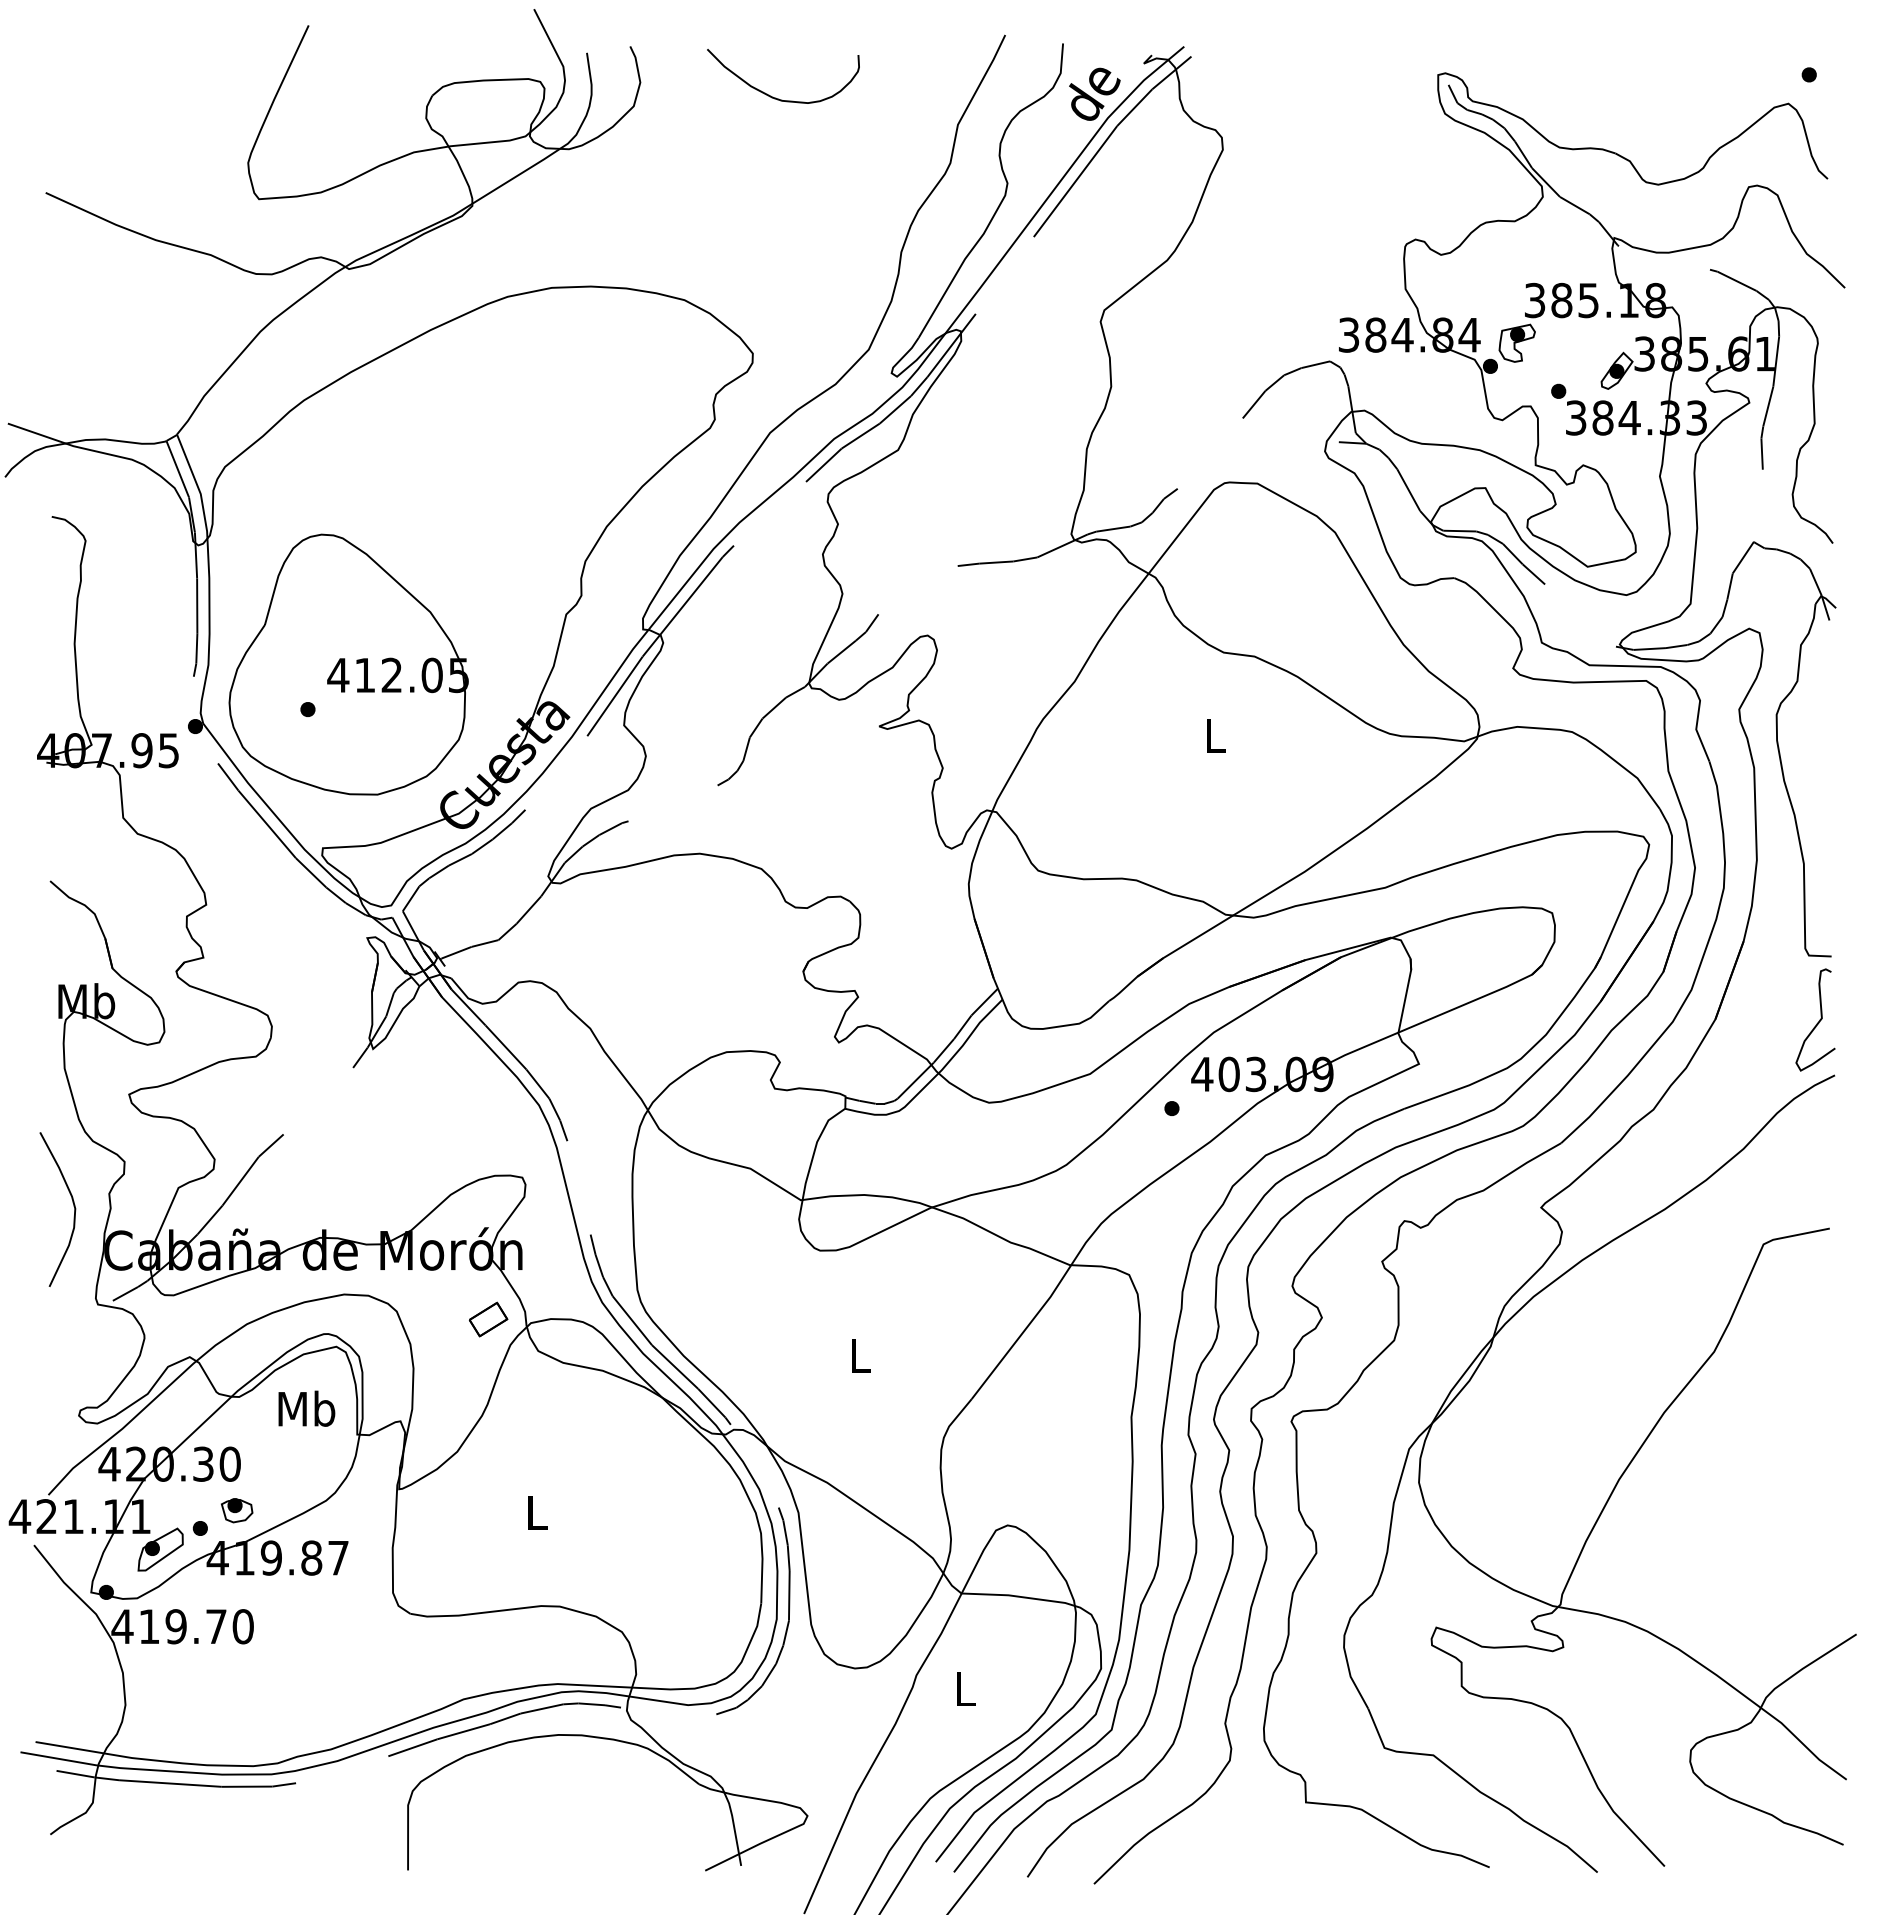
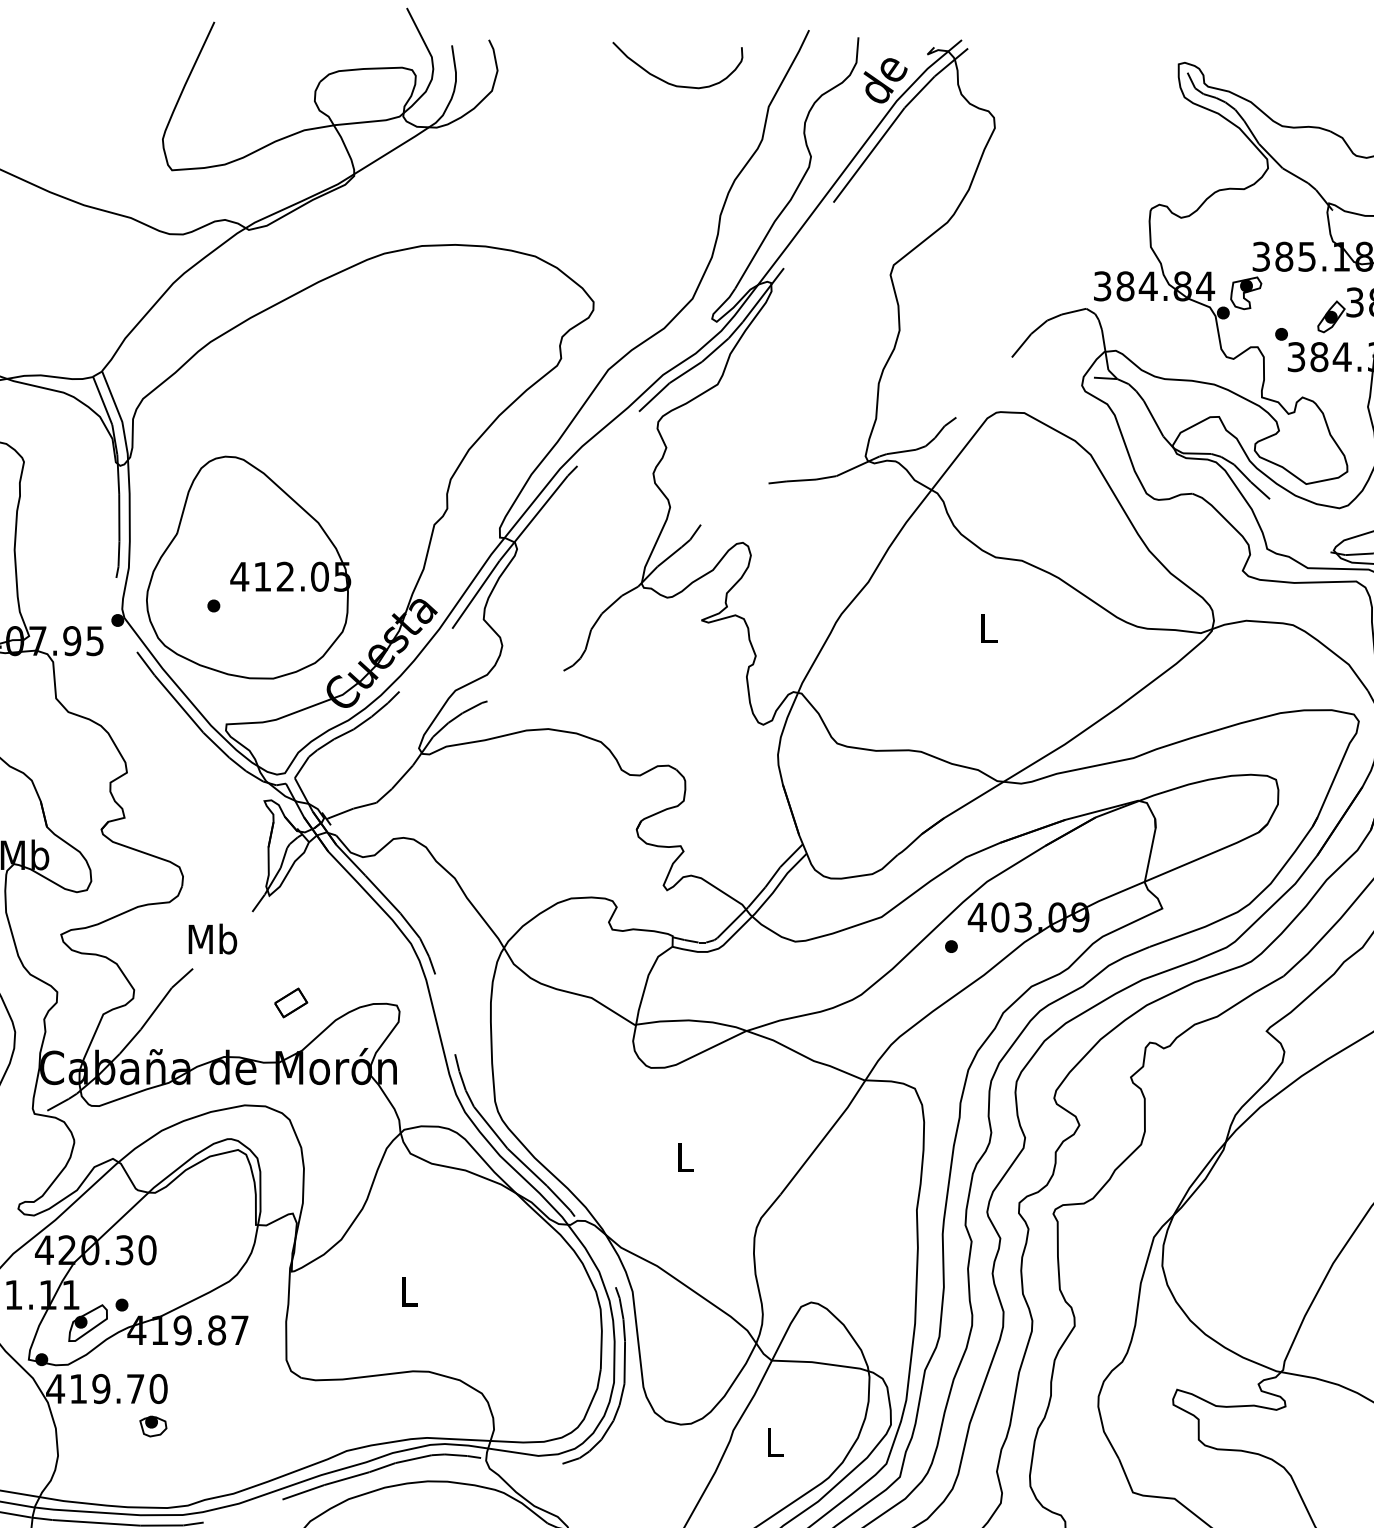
curve: (775, 97) -> (671, 83), moved
part: (488, 1319) -> (291, 1002), moved
text: (306, 1408) -> (212, 938), moved
part: (237, 1510) -> (153, 1426), moved

